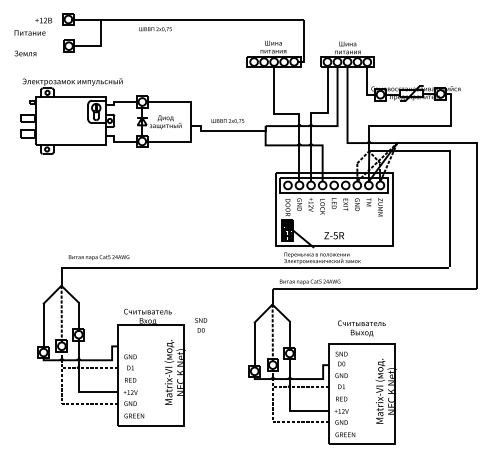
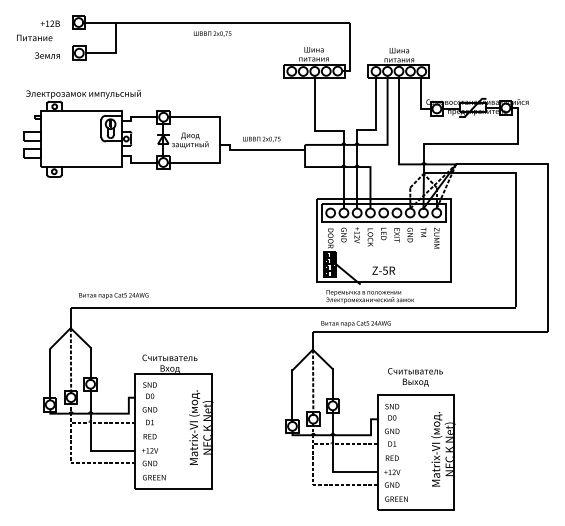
text: (155, 29) -> (212, 33), moved
text: (25, 53) -> (47, 55), moved
text: (200, 325) -> (149, 390), moved

